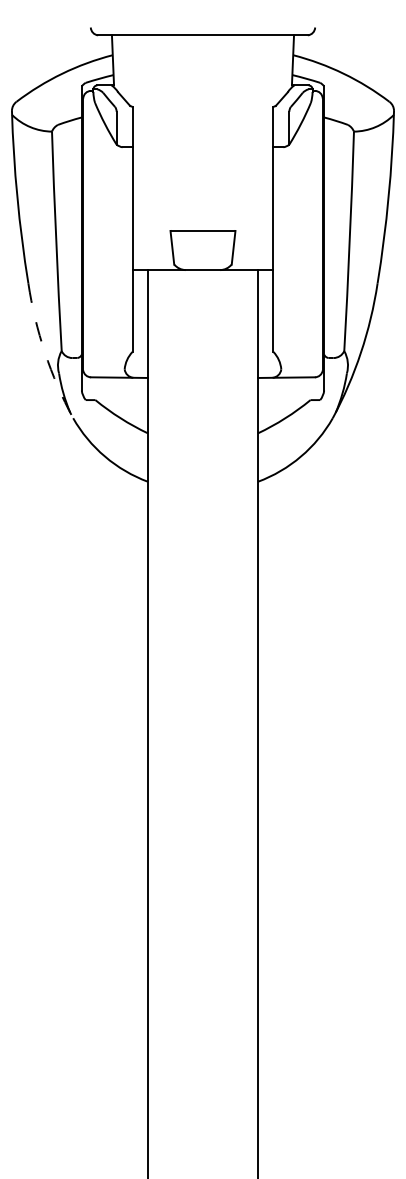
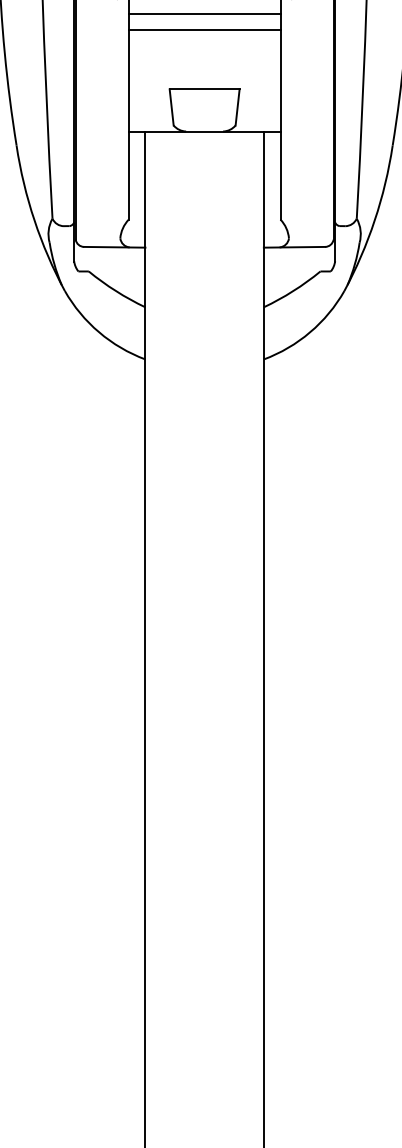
line: (202, 161) -> (204, 14), added
line: (202, 176) -> (204, 30), added
arc: (44, 352) -> (33, 220), dashed -> solid

